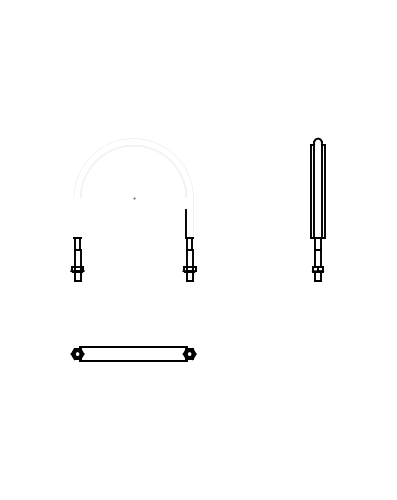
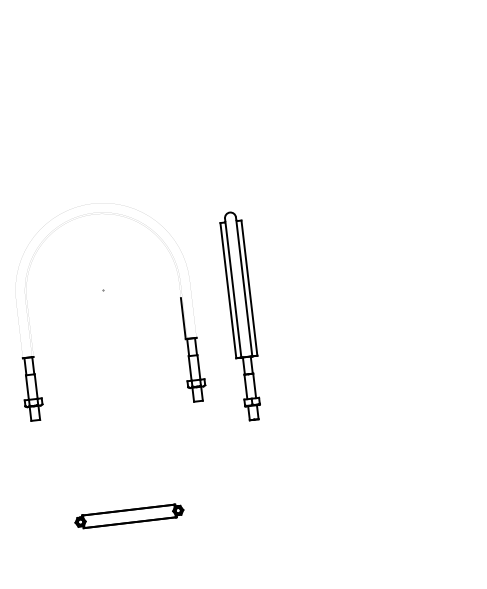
part: (317, 209) -> (241, 315), moved
part: (133, 353) -> (129, 515), size x0.6

